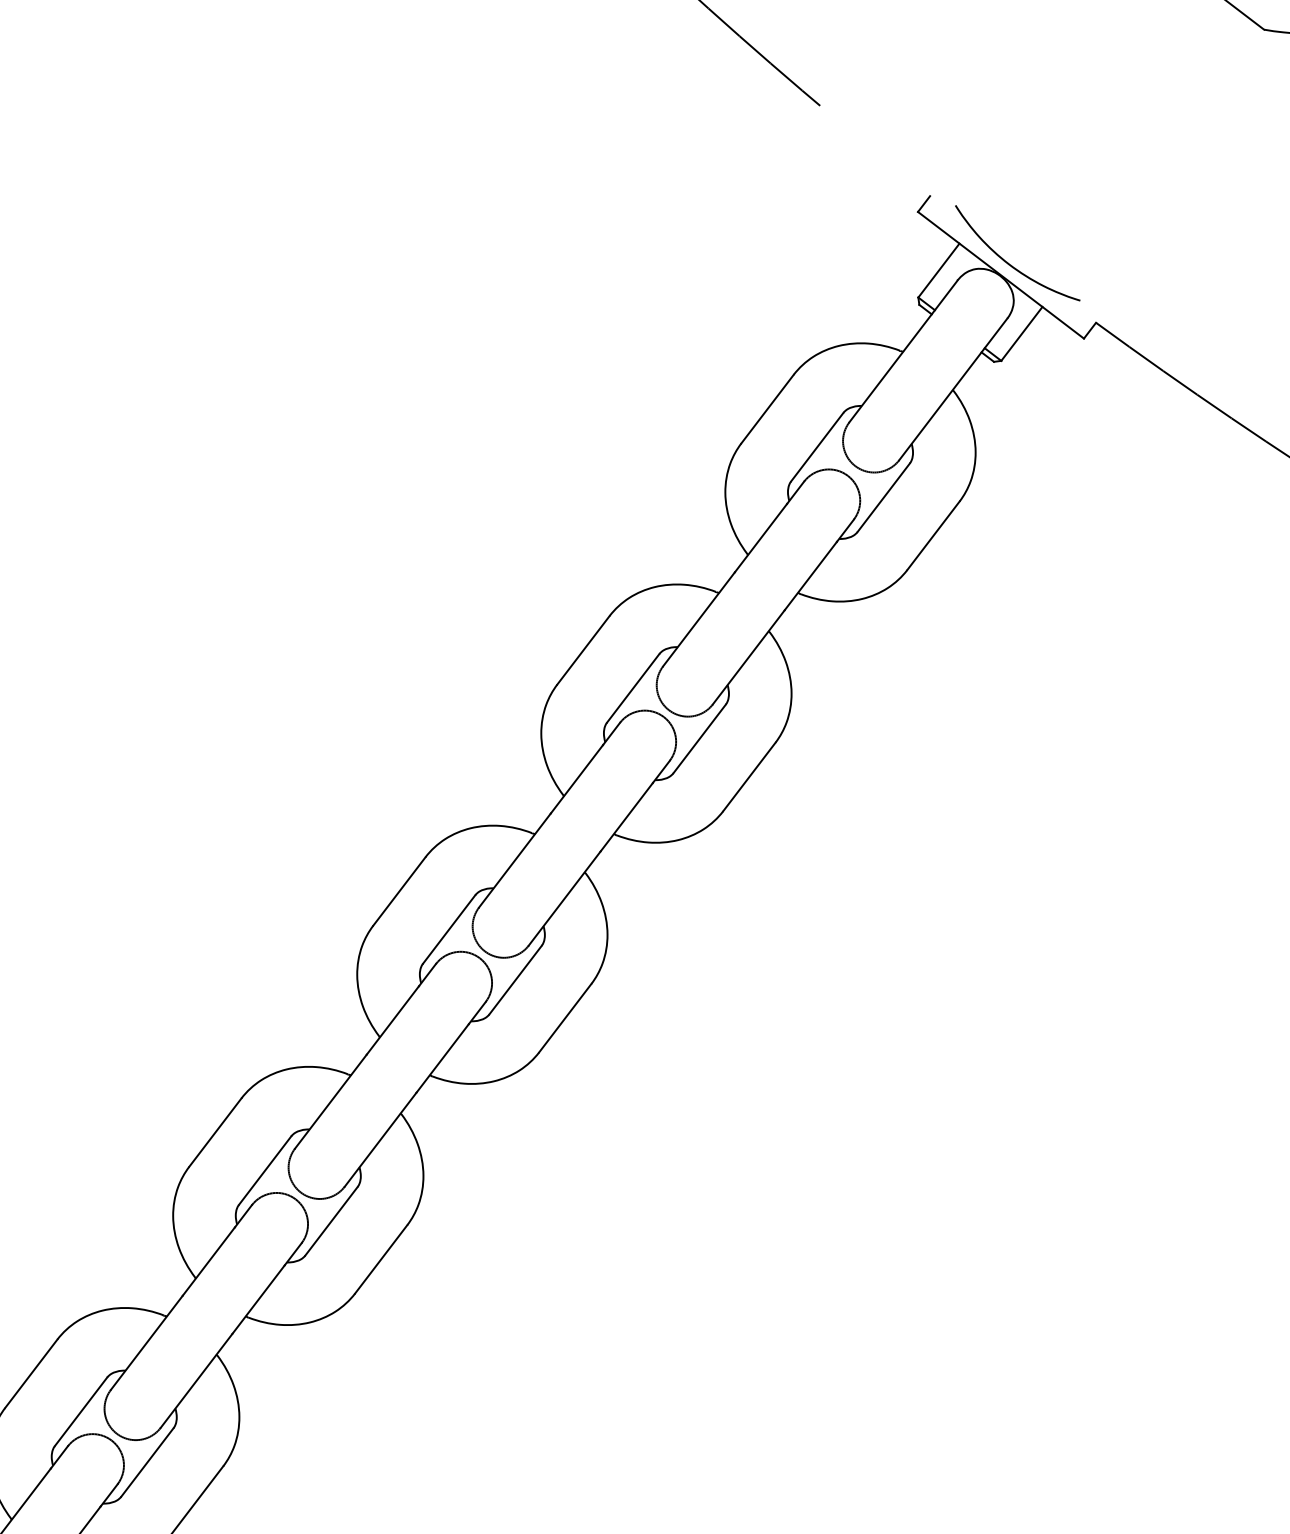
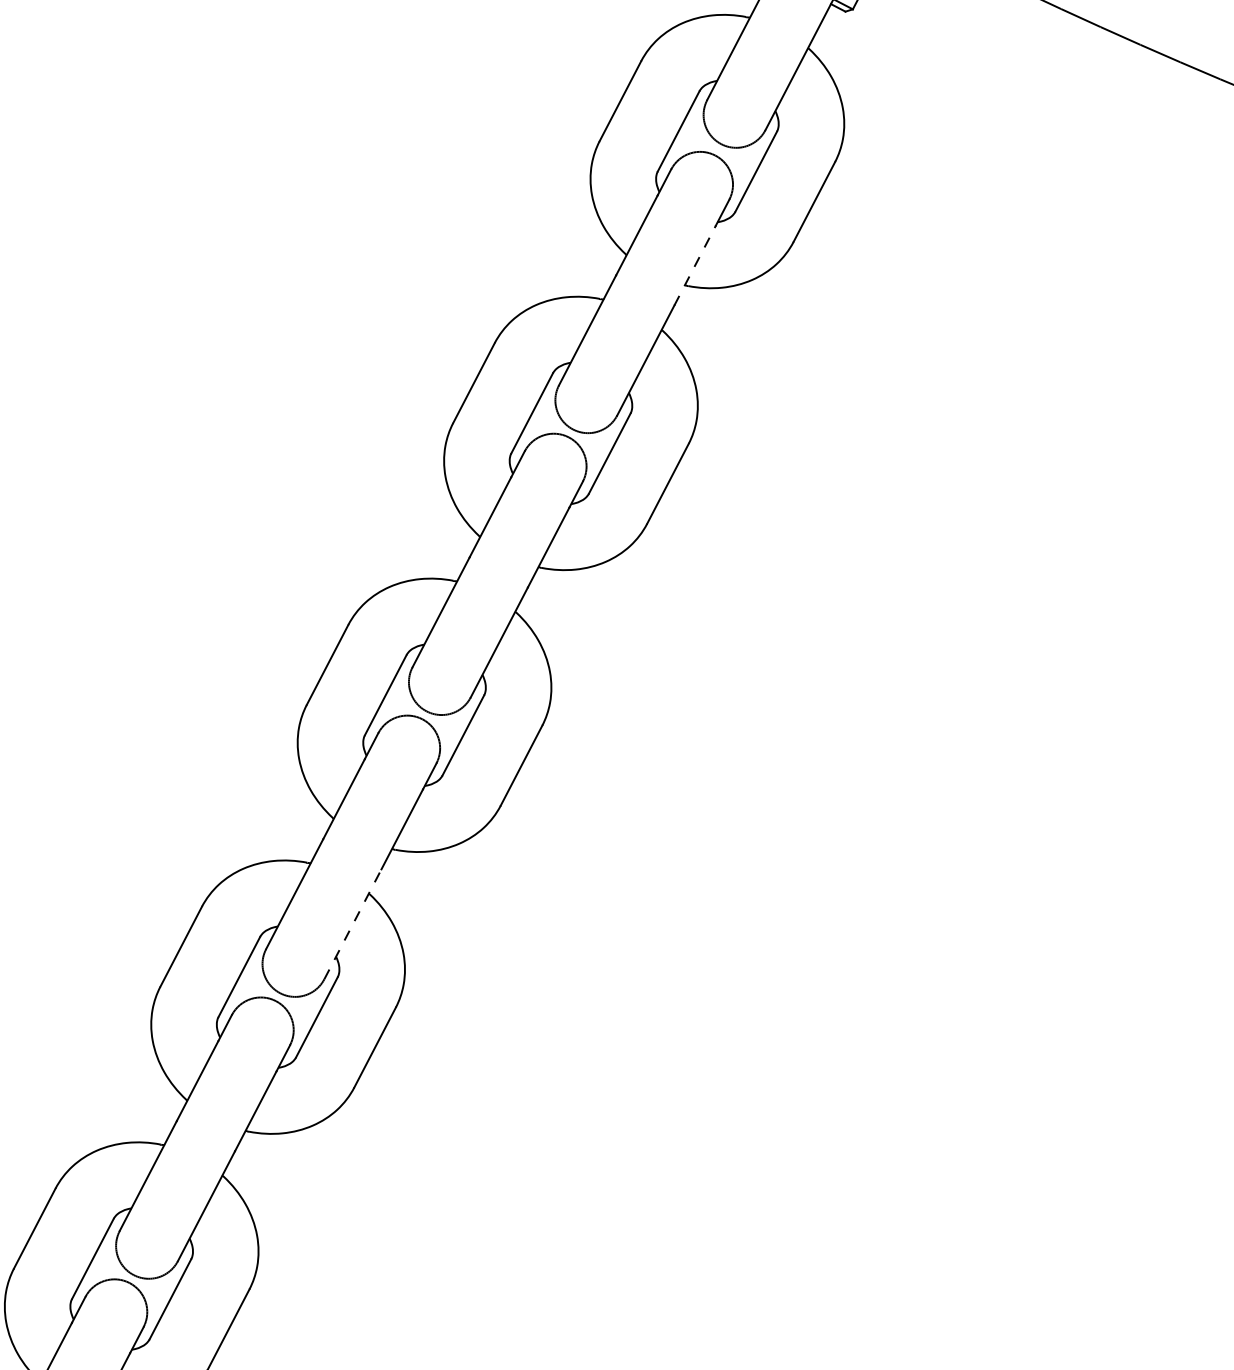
line: (811, 575) -> (695, 264), solid -> dashed
line: (380, 1139) -> (352, 924), solid -> dashed

